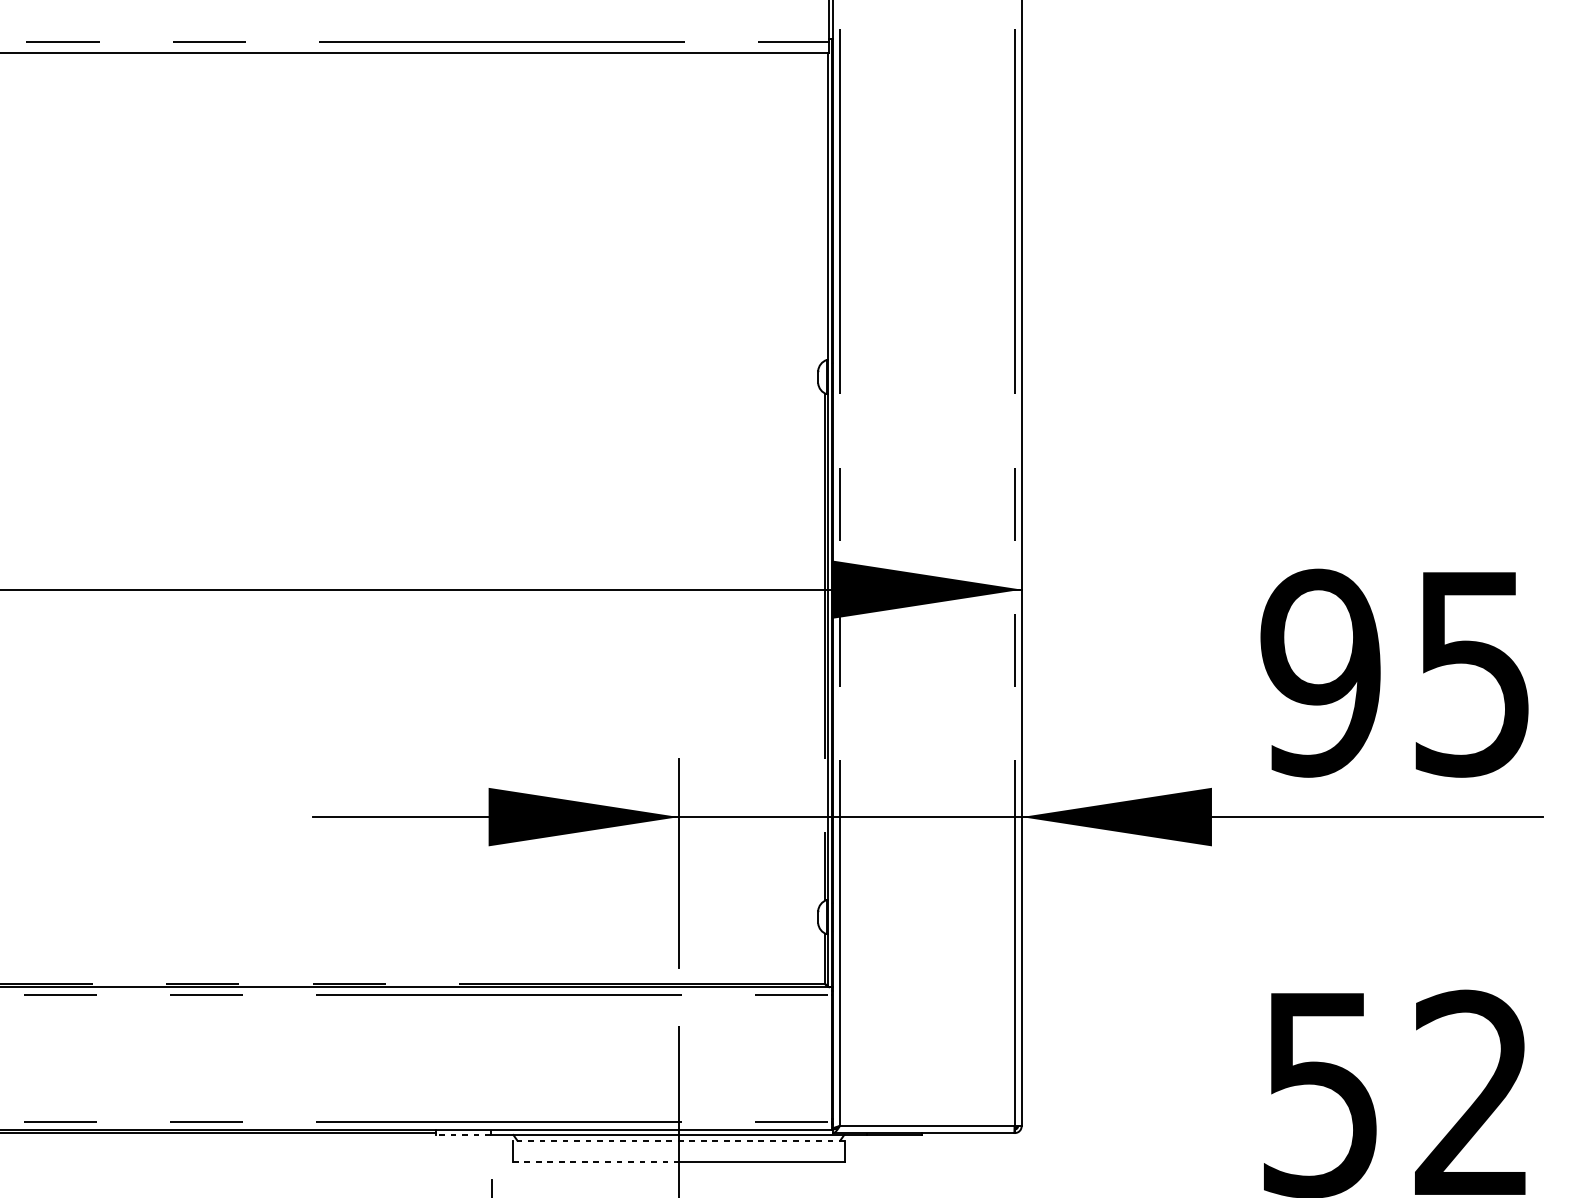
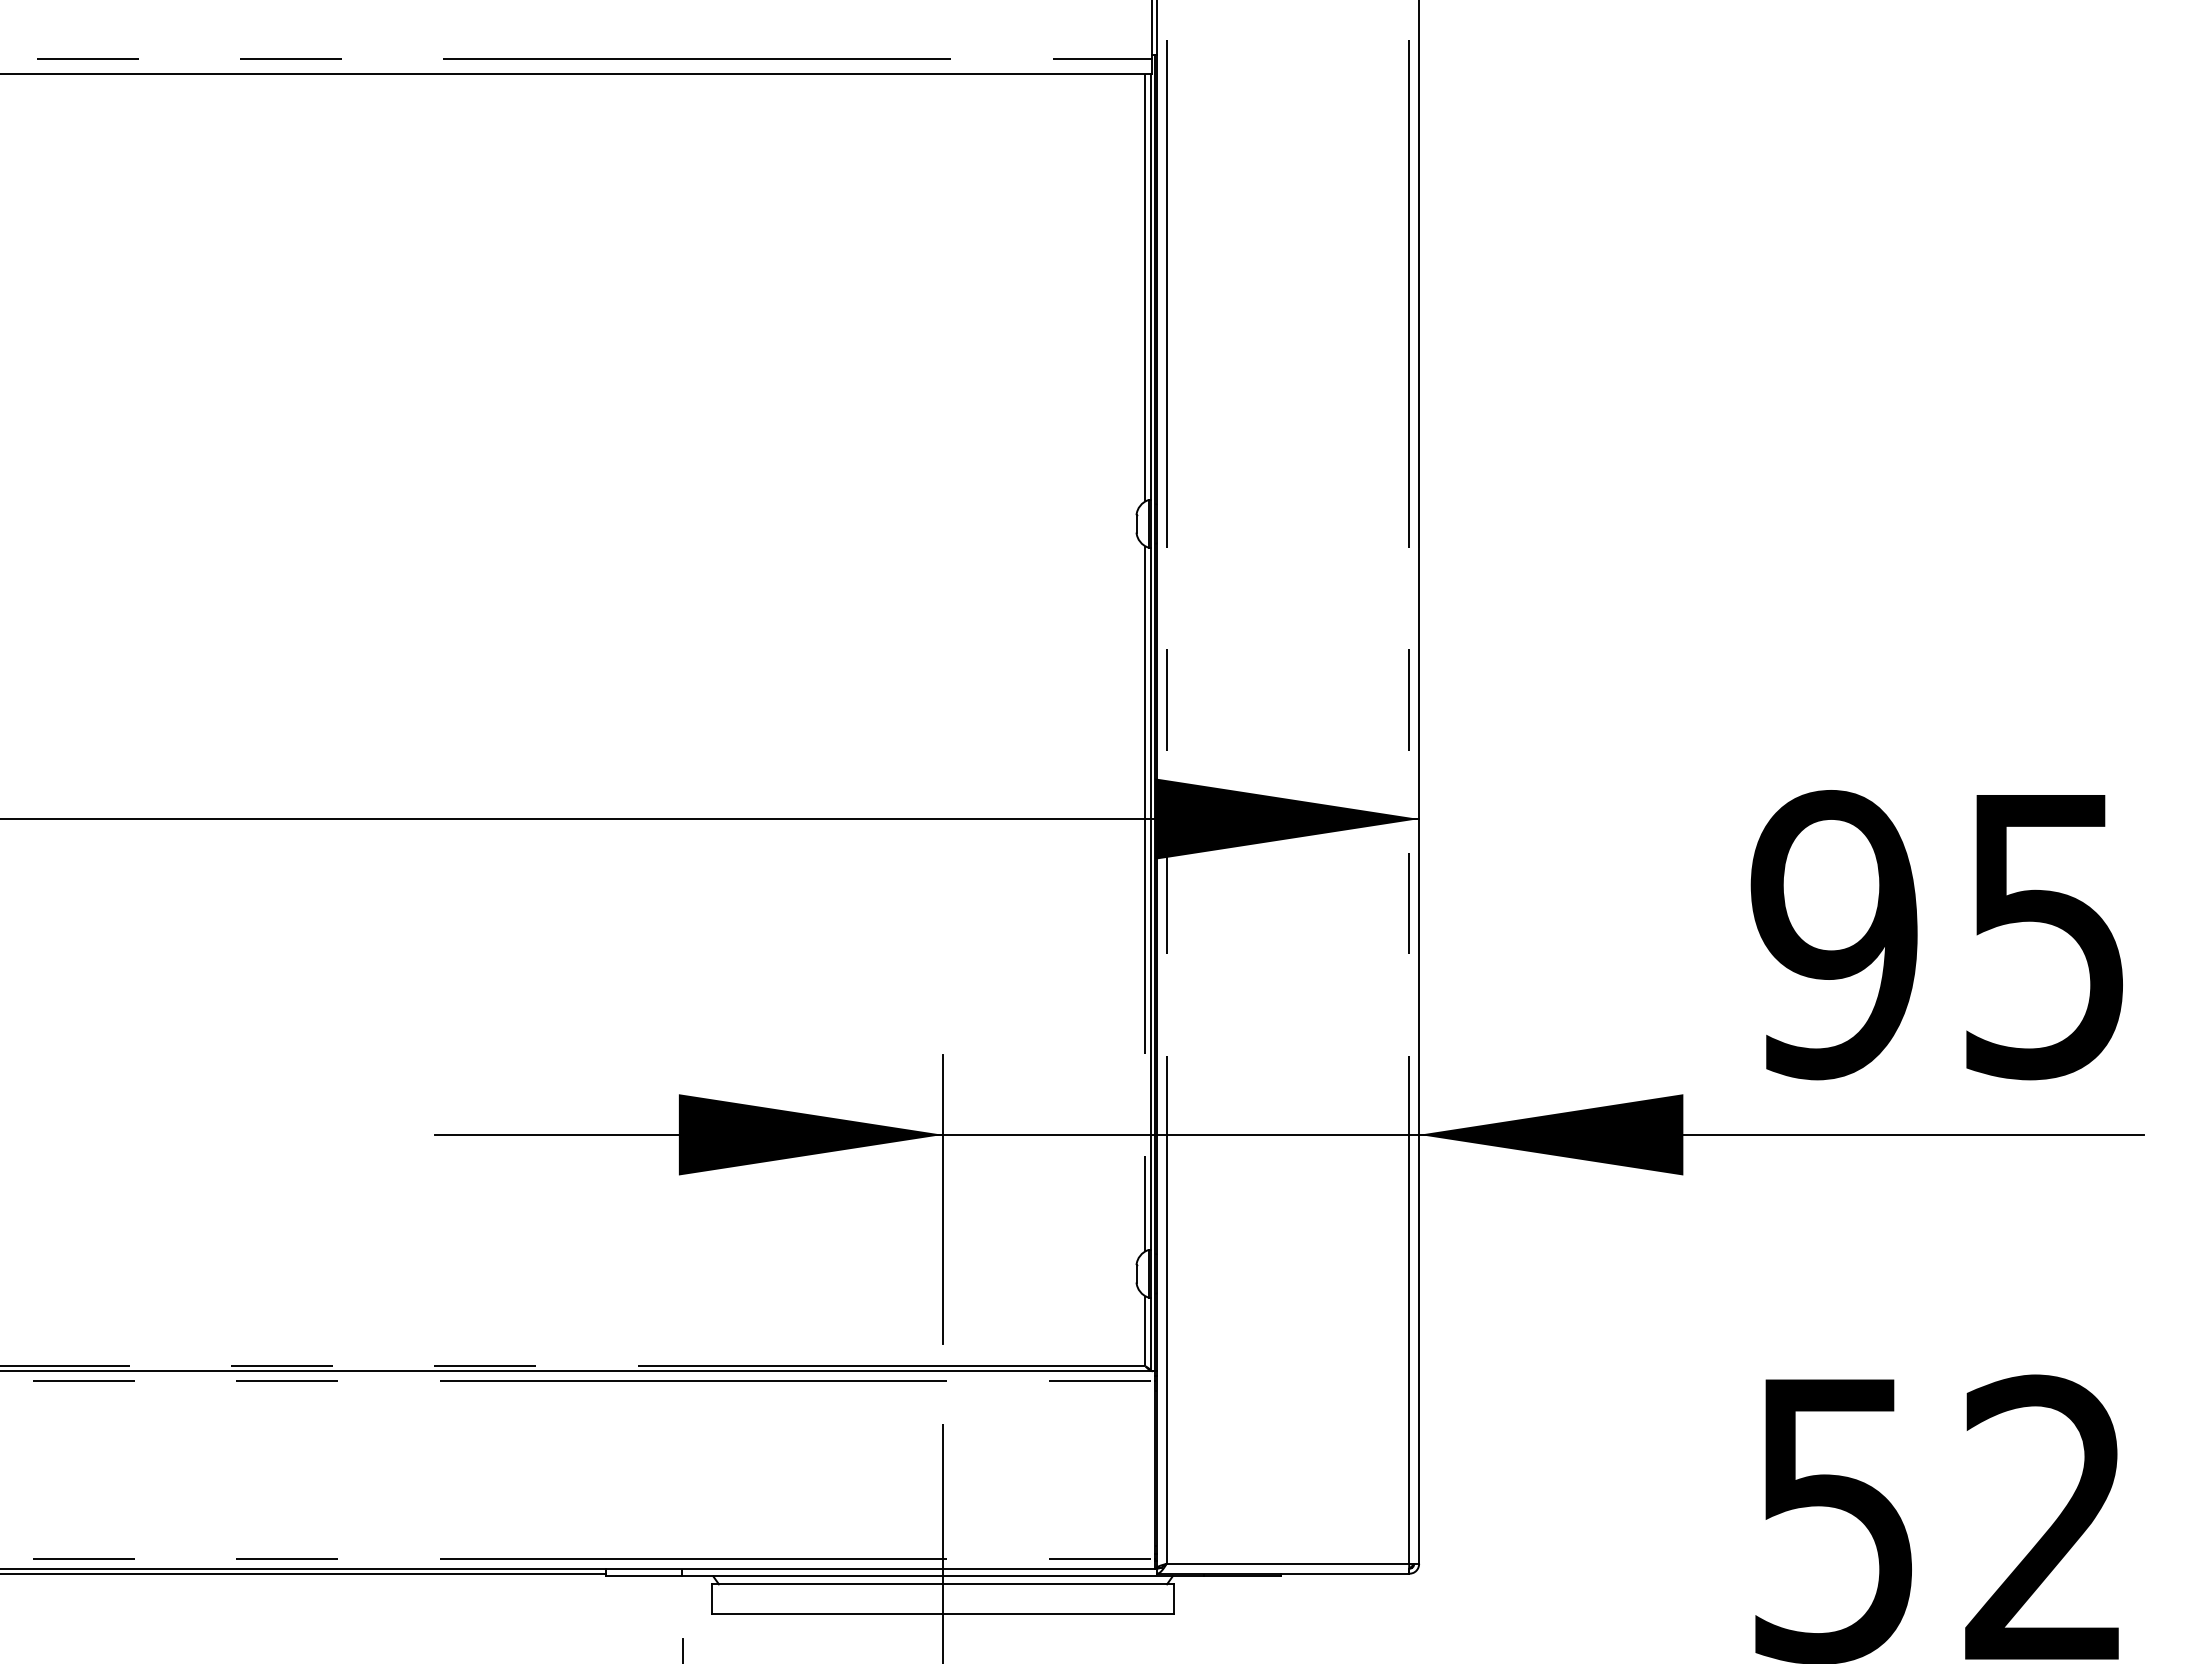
line: (824, 206) -> (1145, 287), added
line: (463, 1135) -> (643, 1576), dashed -> solid
line: (679, 1140) -> (943, 1584), dashed -> solid
line: (596, 1162) -> (828, 1614), dashed -> solid

